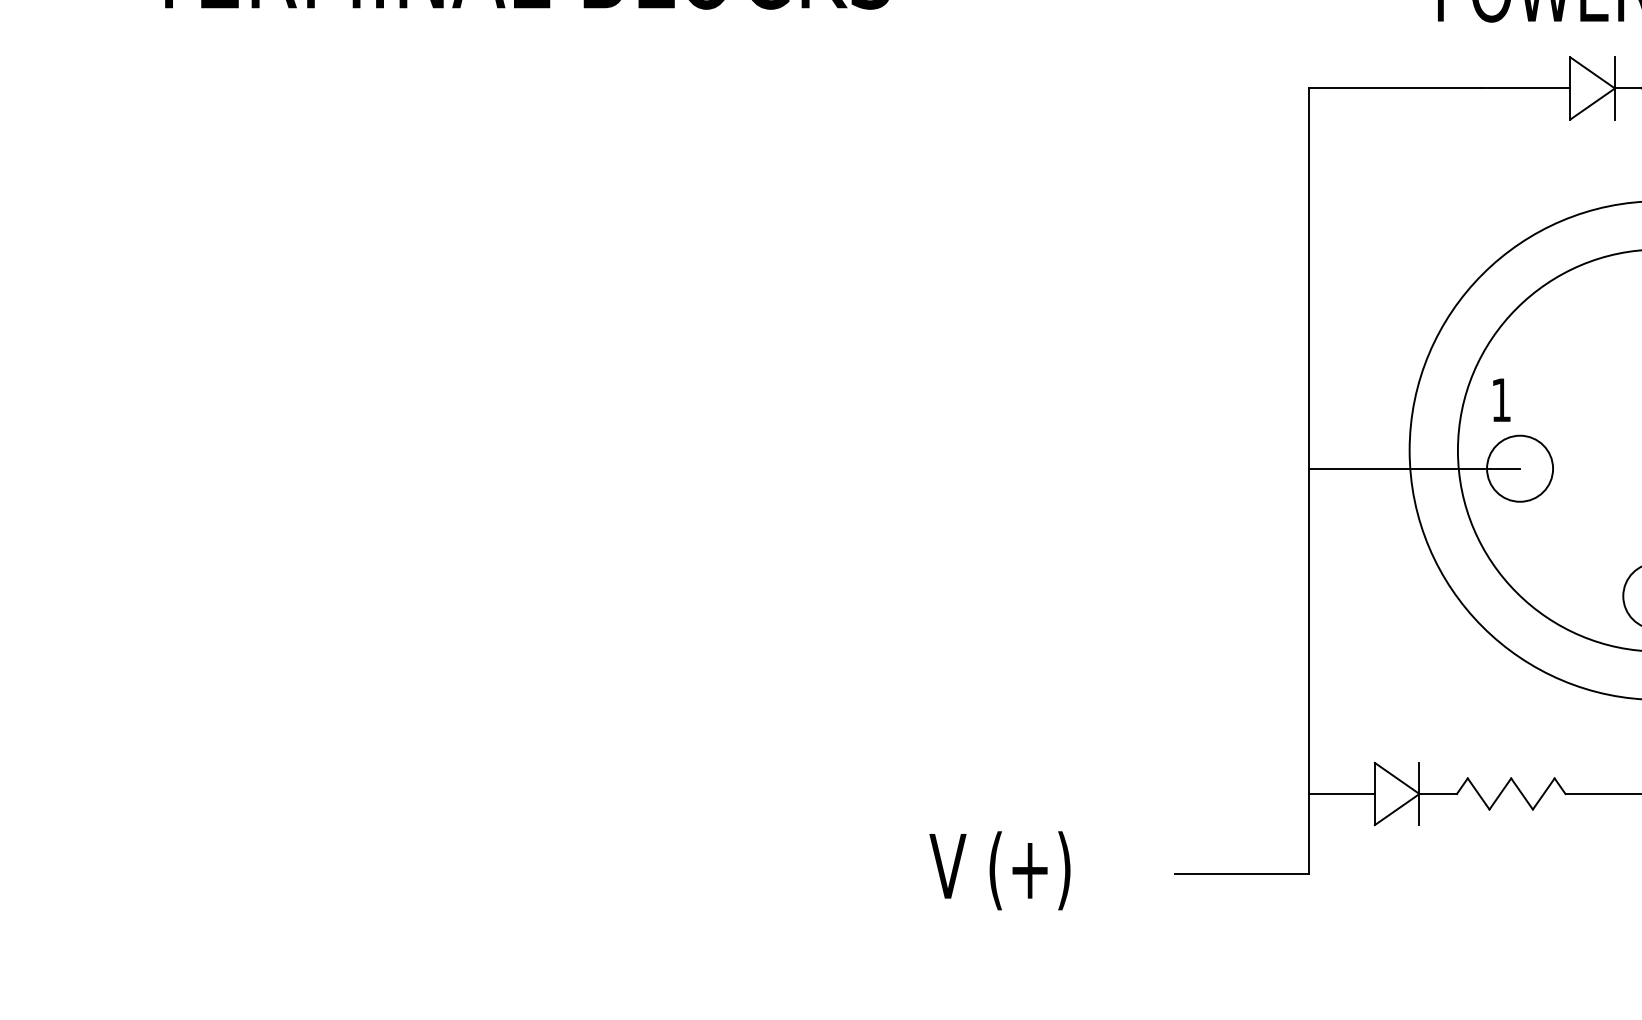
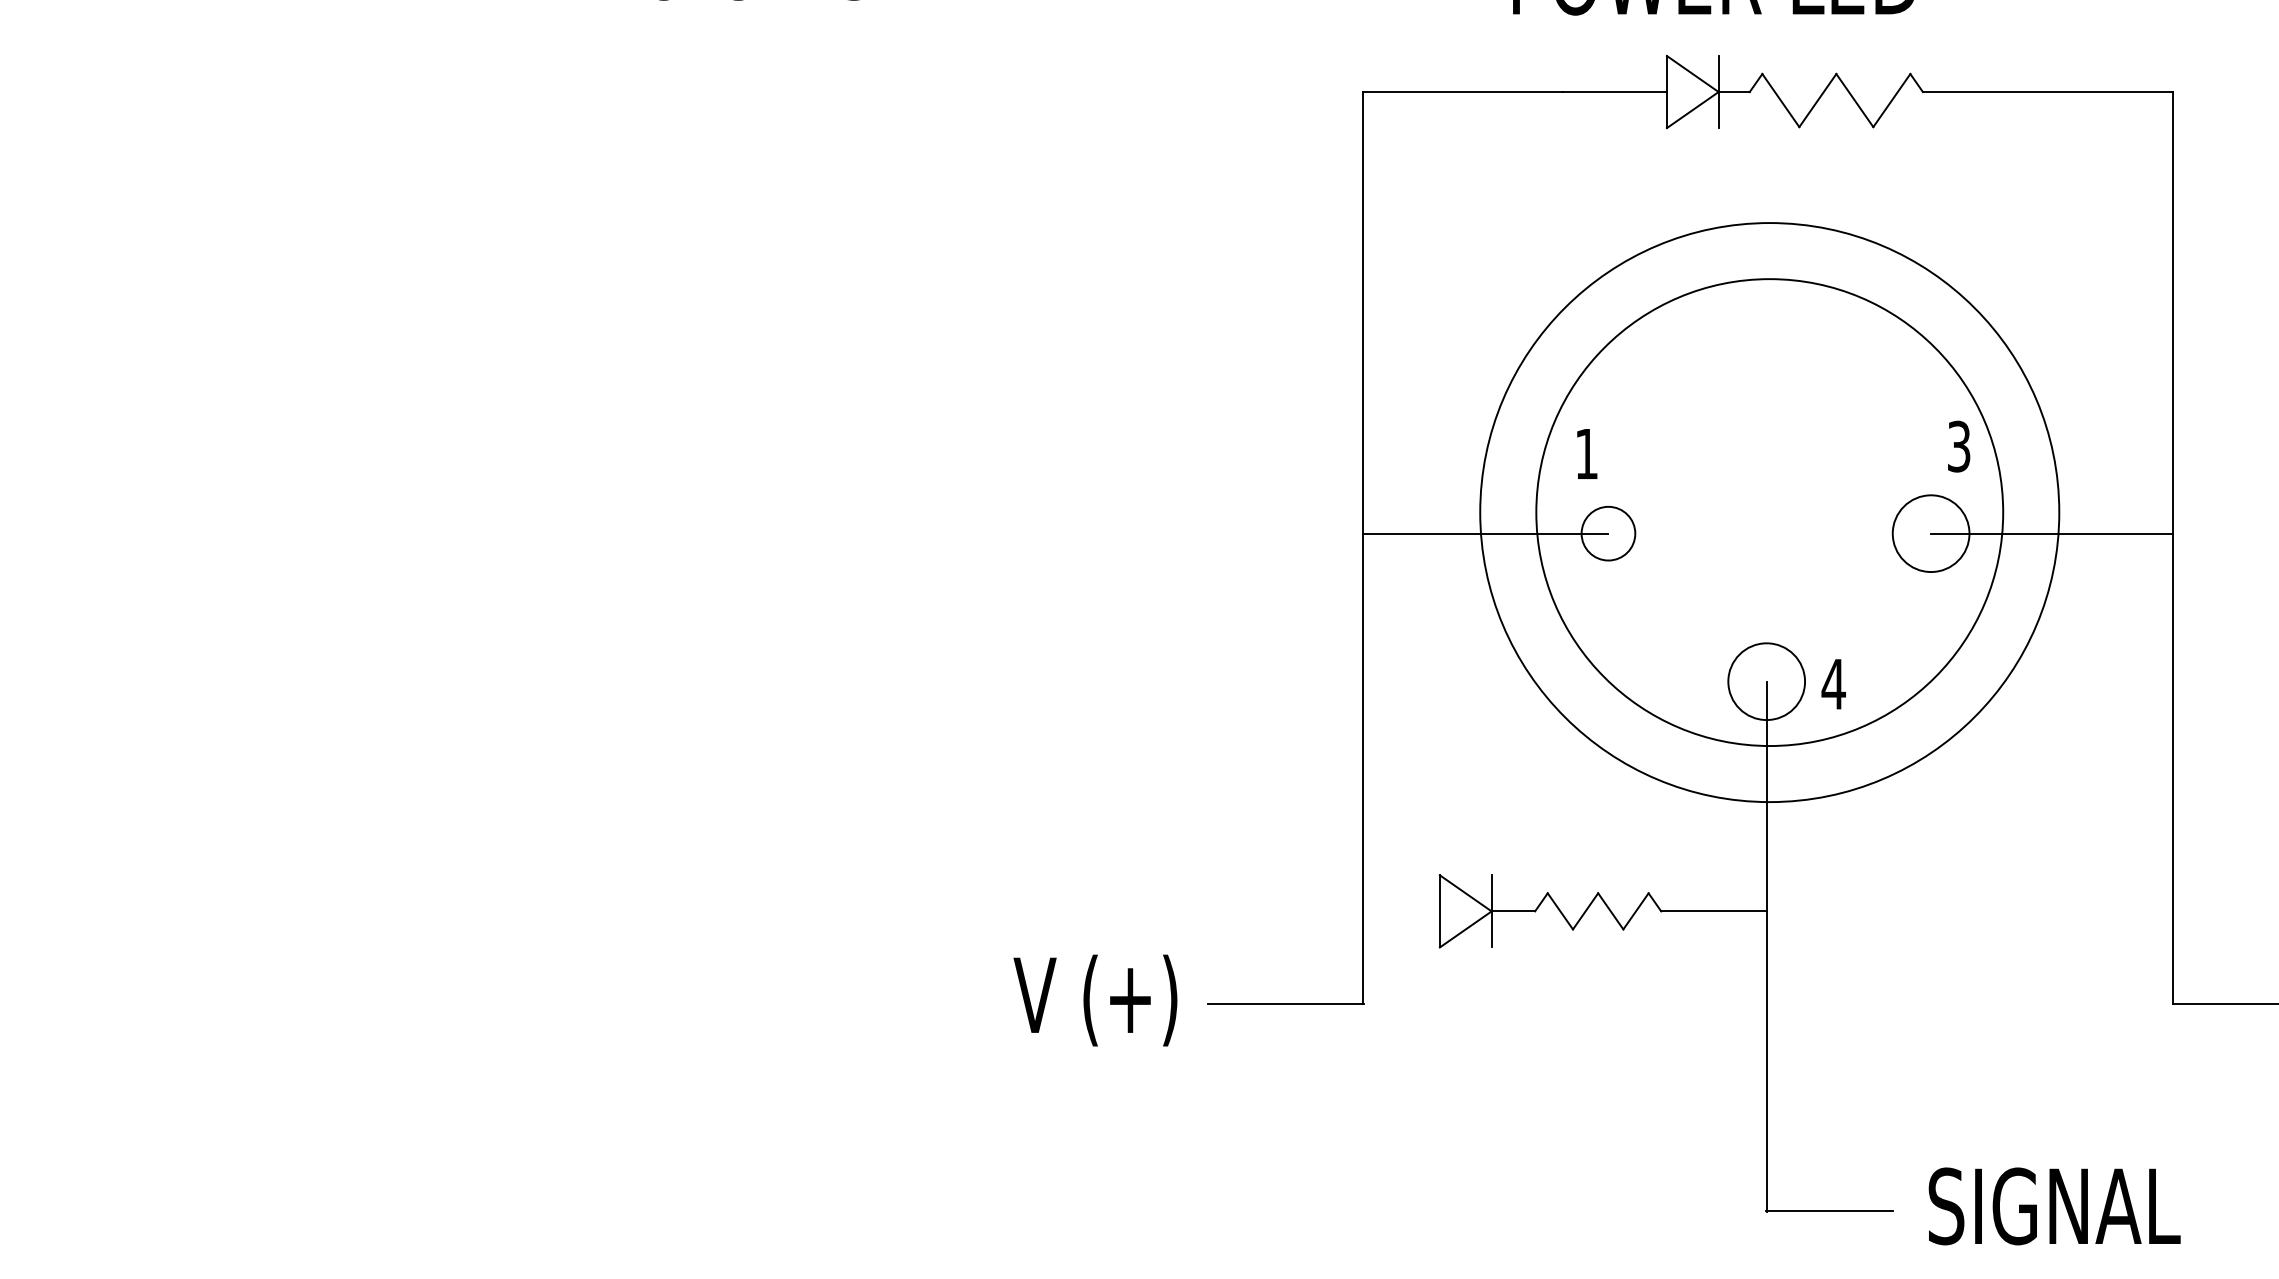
circle: (1520, 468) -> (1608, 533), size x0.7
line: (1340, 794) -> (1400, 911), removed
text: (999, 870) -> (1095, 1000), moved

